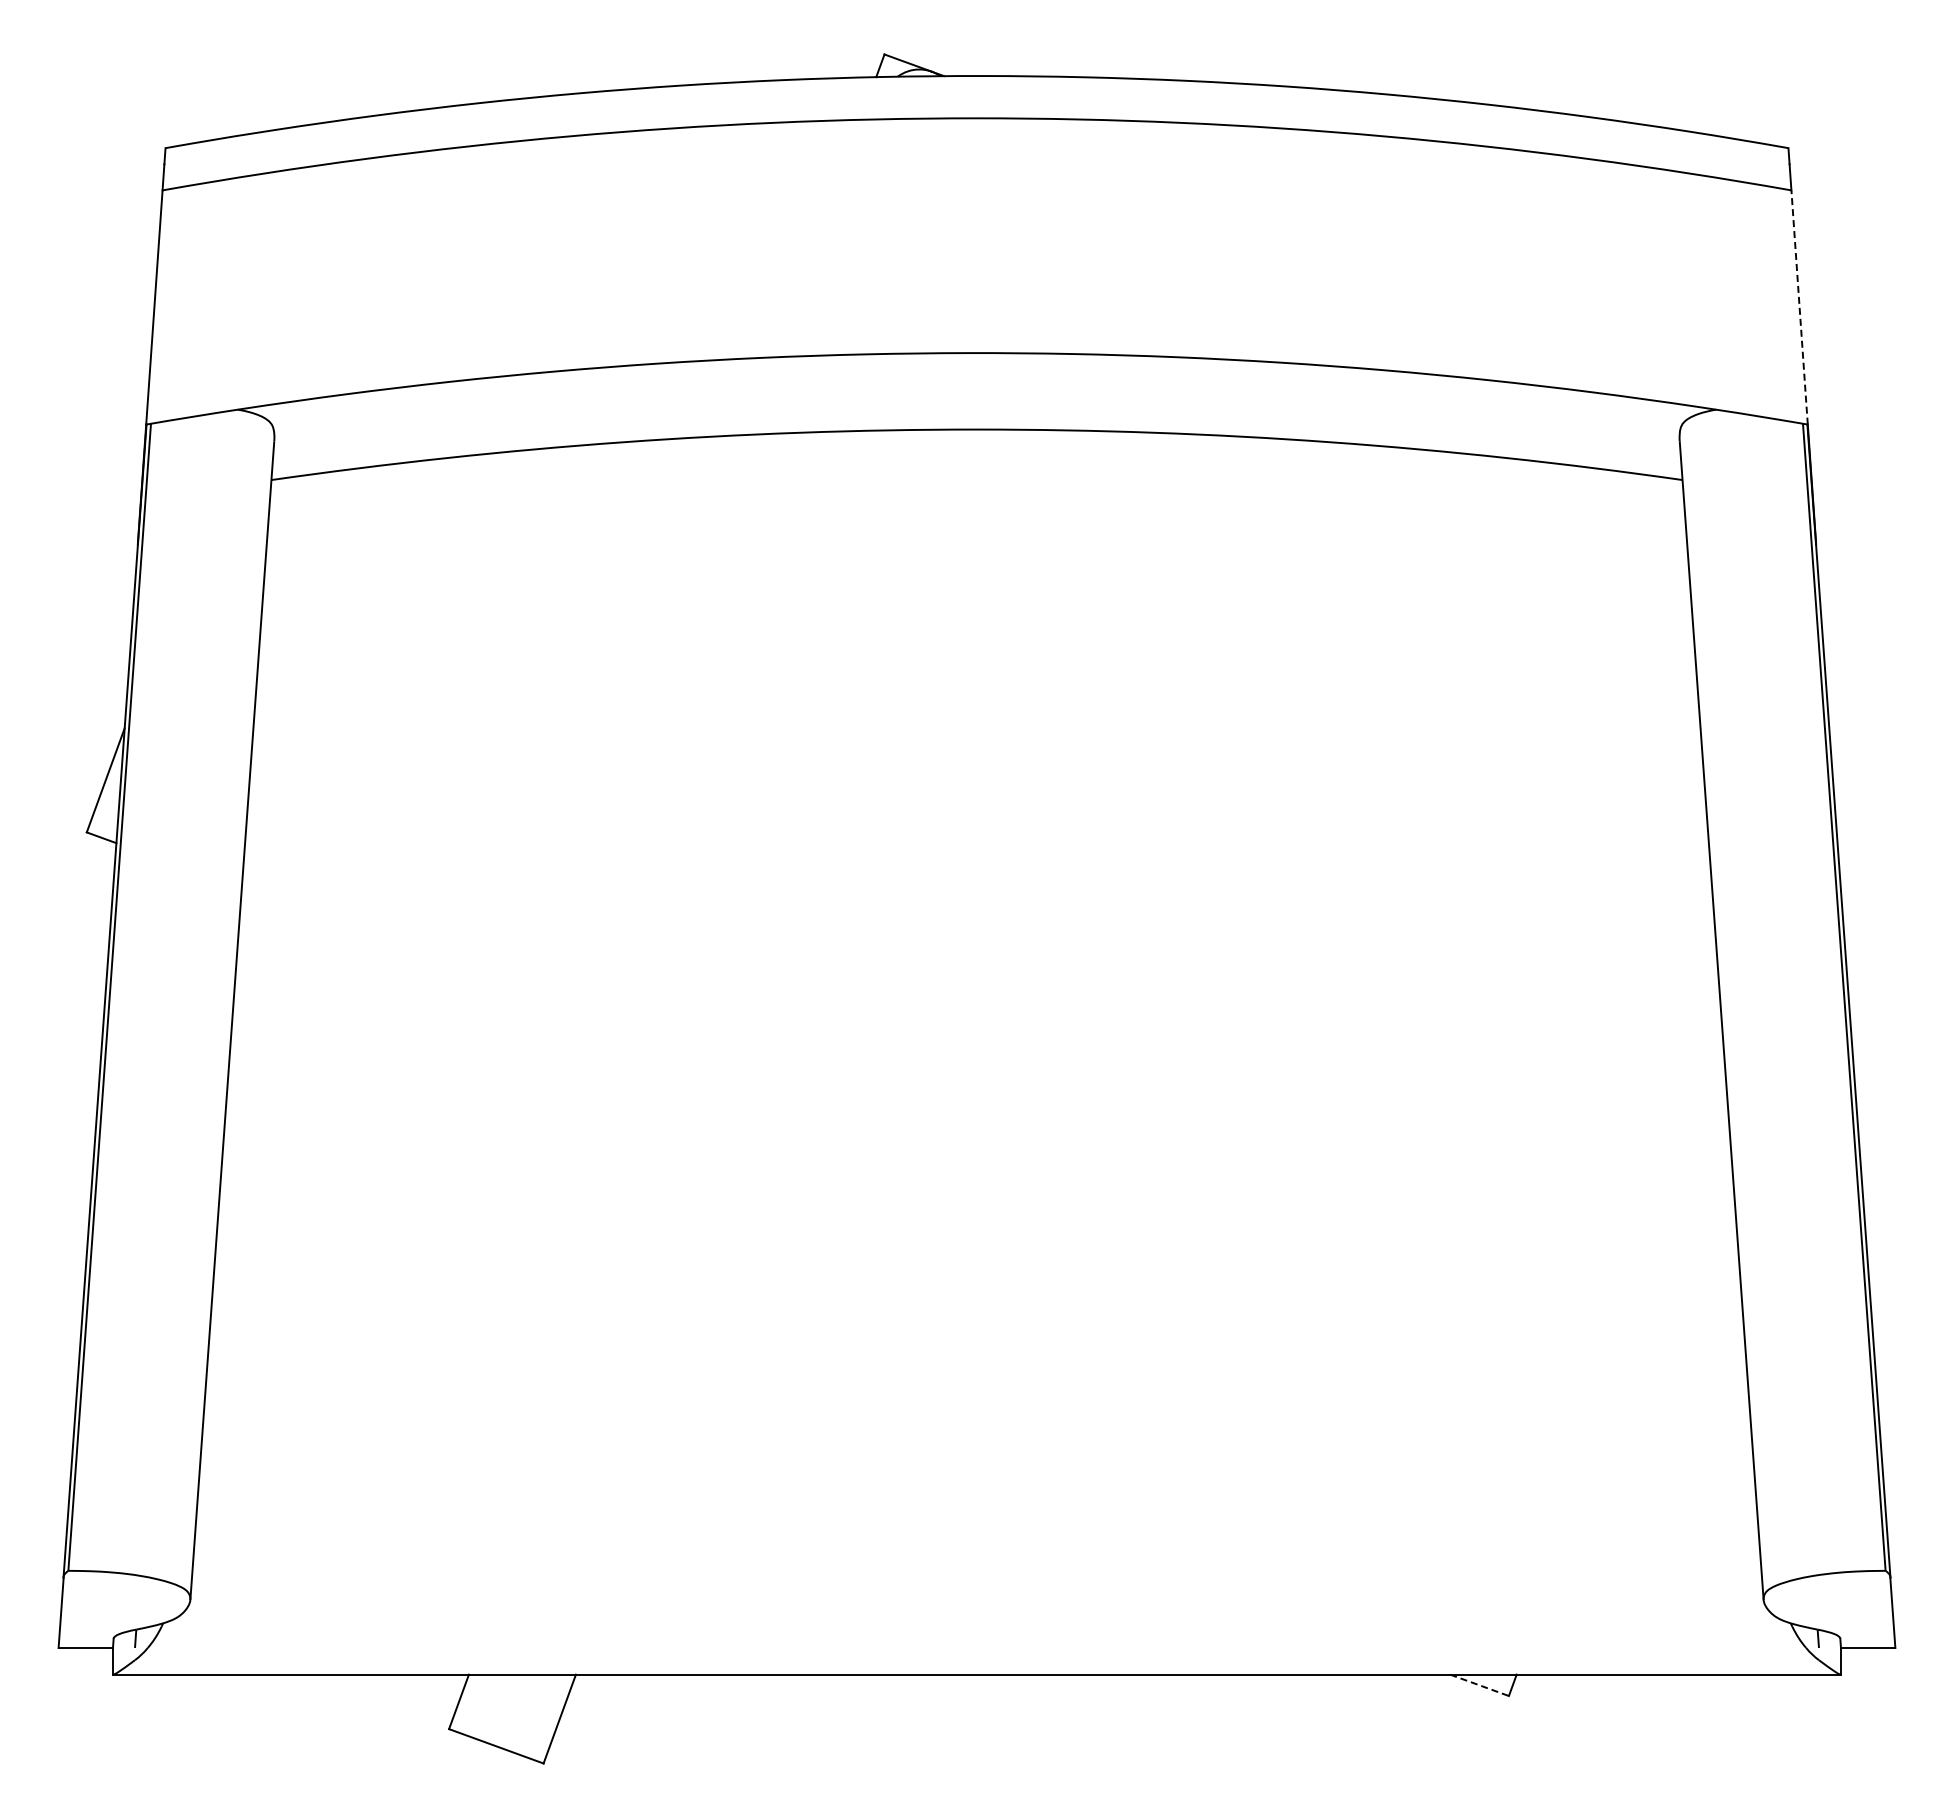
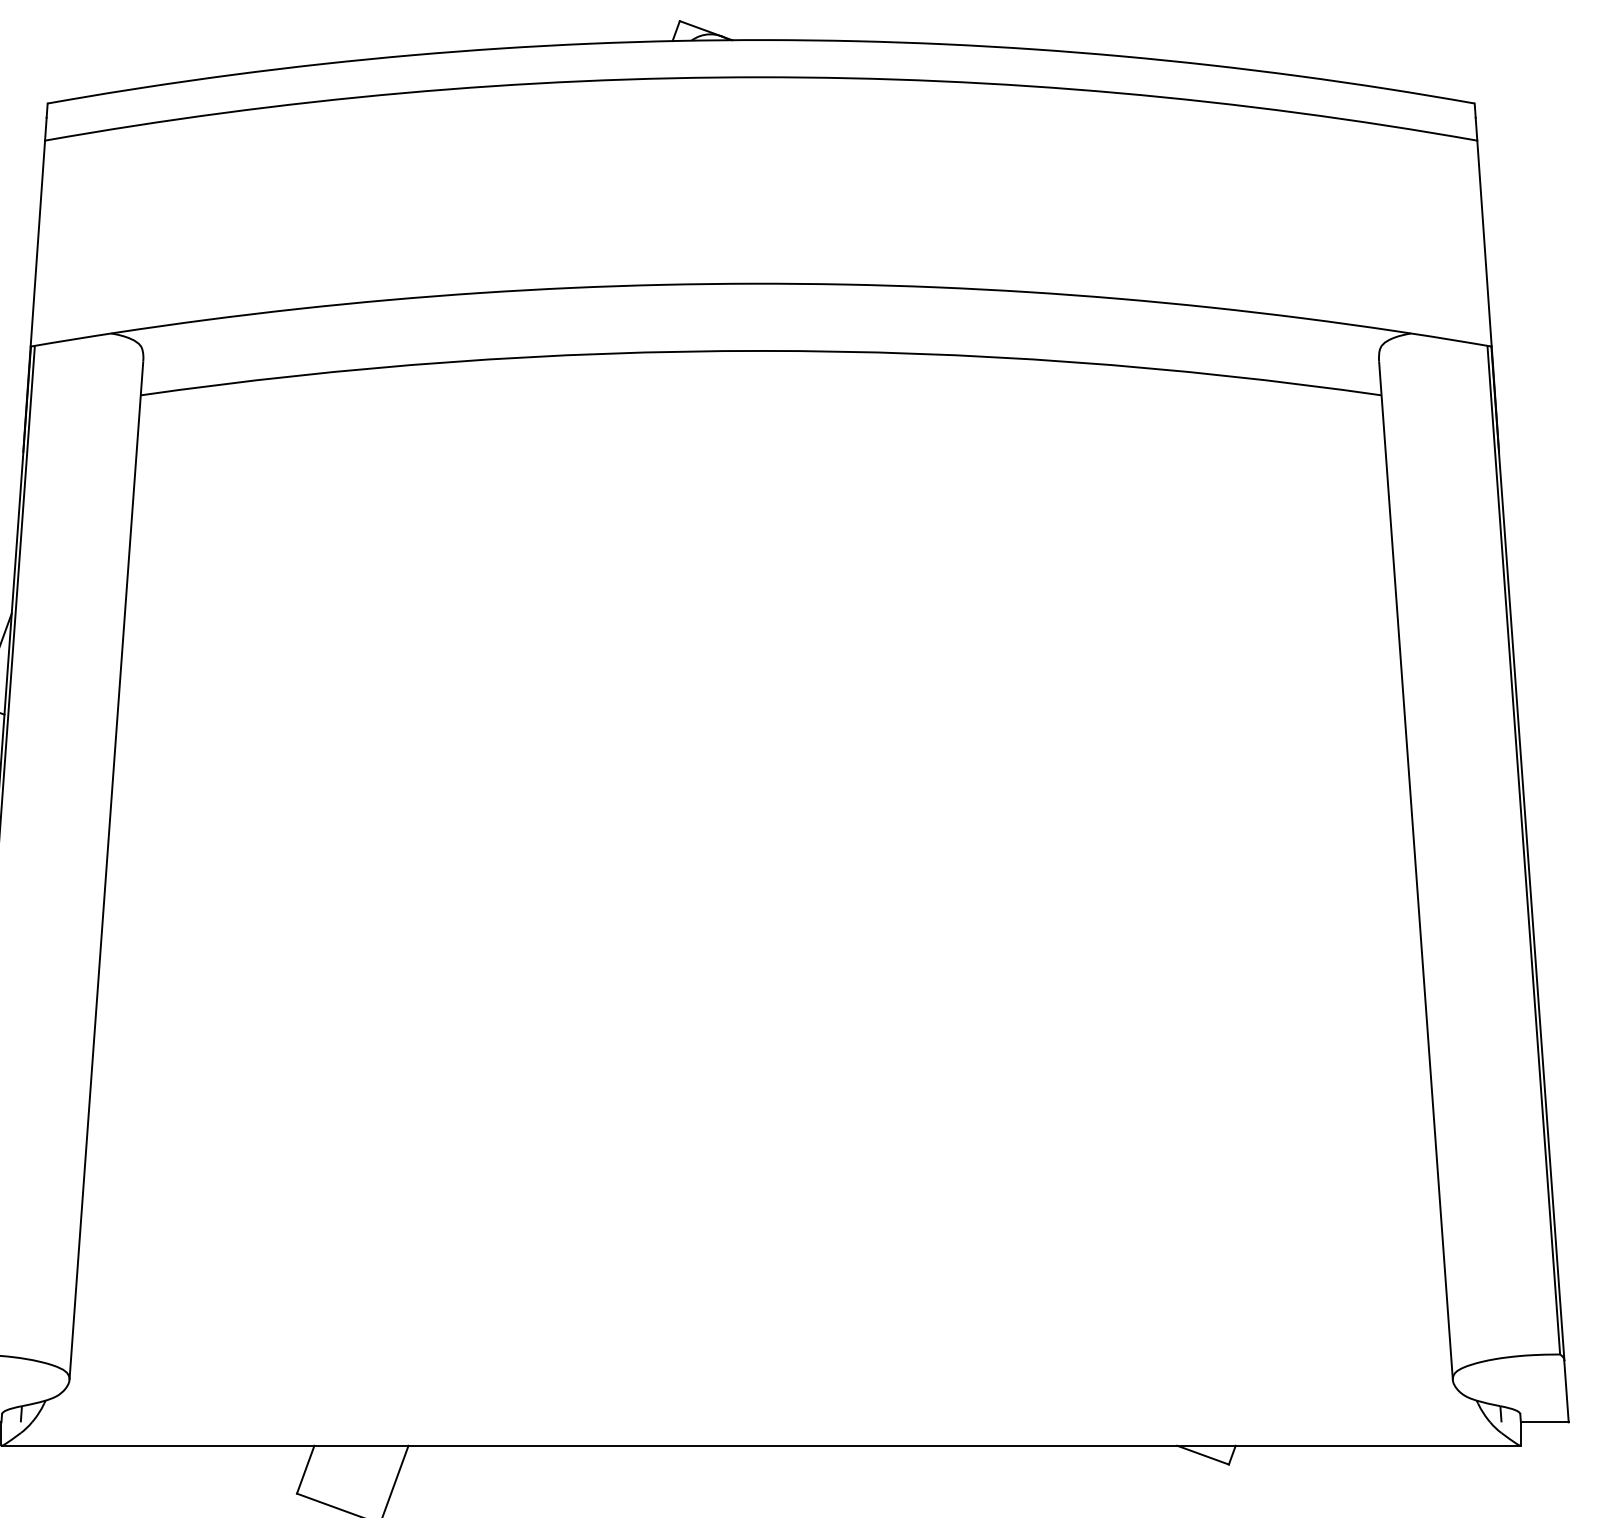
line: (1799, 306) -> (1484, 242), dashed -> solid
line: (1480, 1685) -> (1203, 1455), dashed -> solid

